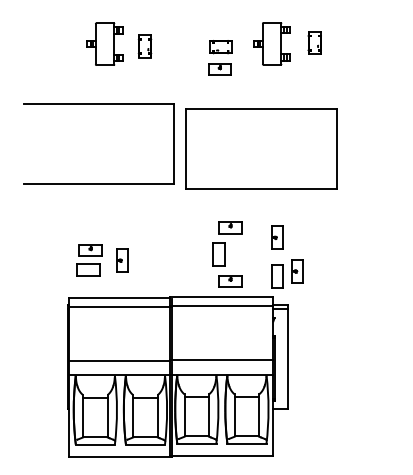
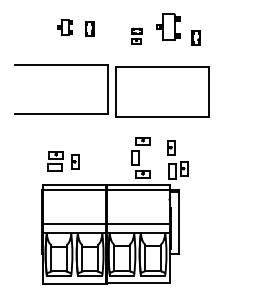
part: (313, 42) -> (195, 37), moved
part: (104, 44) -> (64, 27), size x0.6
part: (220, 57) -> (136, 35), size x0.7

